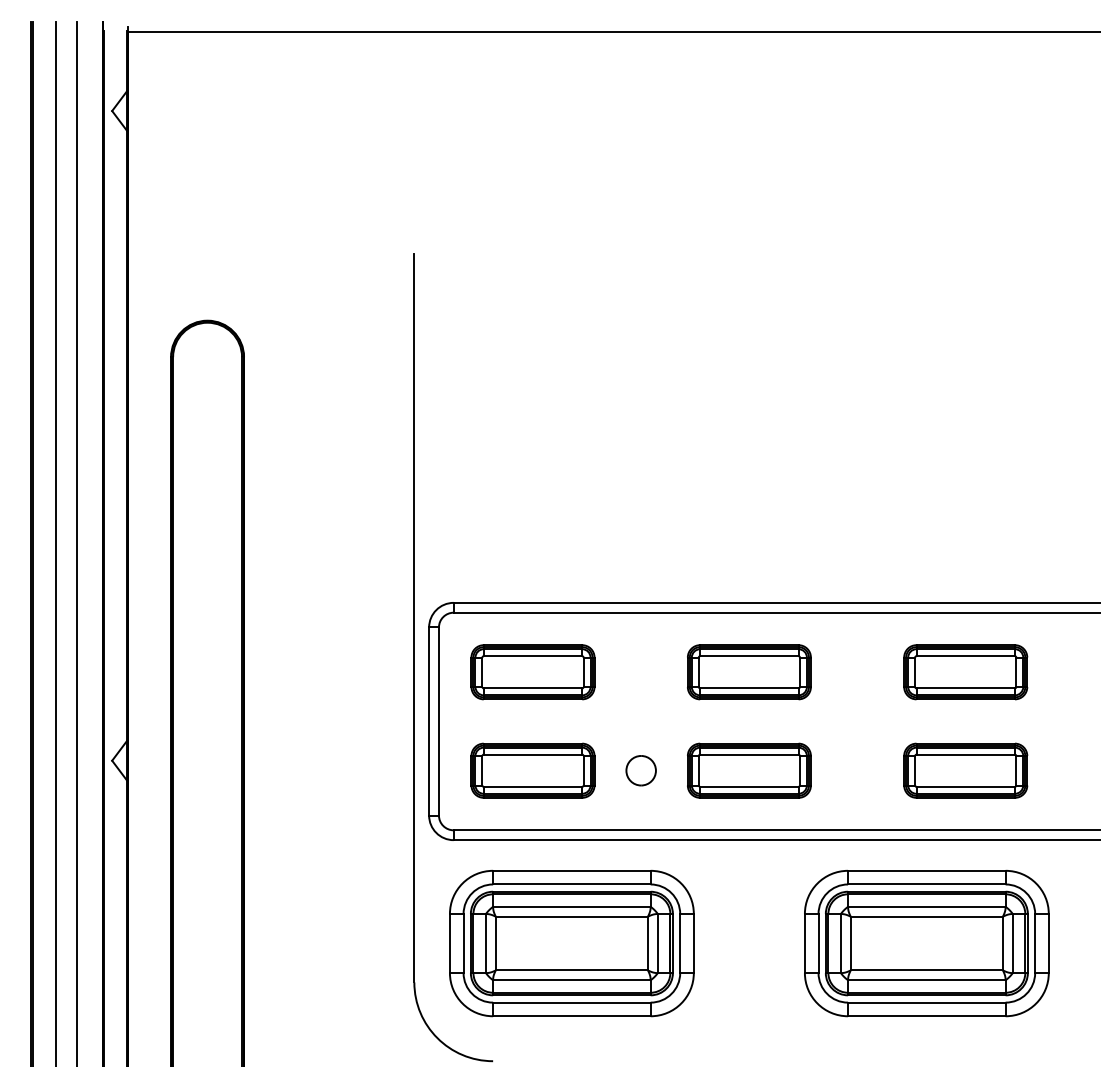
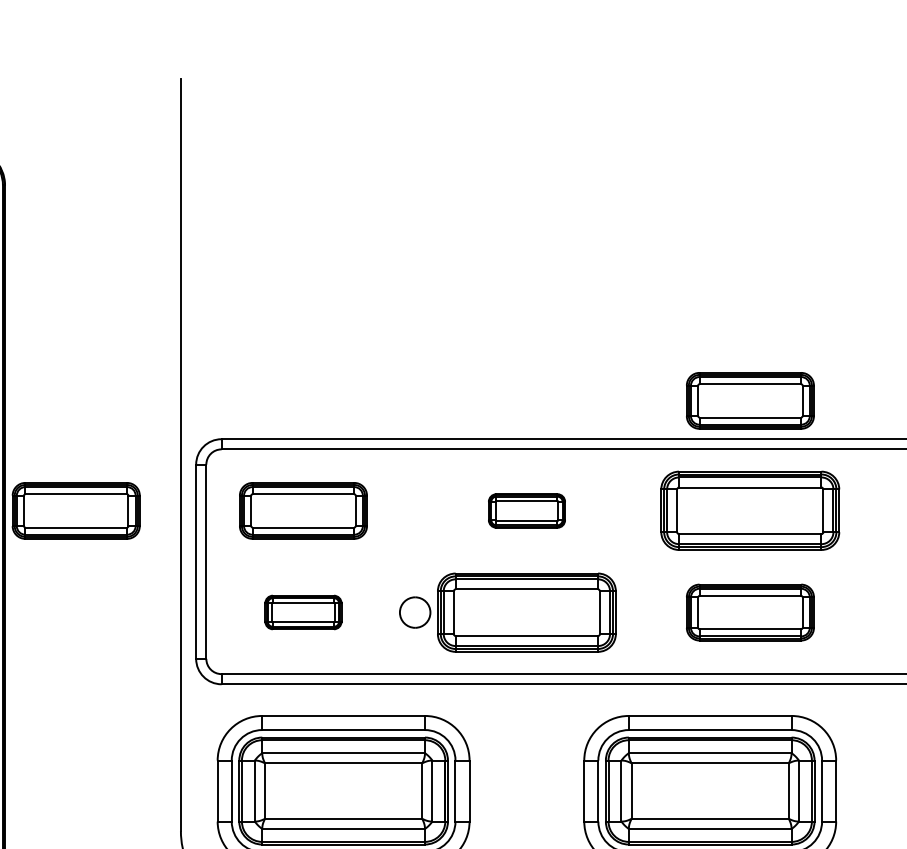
part: (965, 565) -> (750, 400), added
part: (312, 672) -> (75, 511), added
part: (749, 672) -> (527, 511), size x0.6
part: (965, 672) -> (750, 511), size x1.4
part: (532, 770) -> (302, 612), size x0.6
part: (749, 770) -> (527, 612), size x1.4

